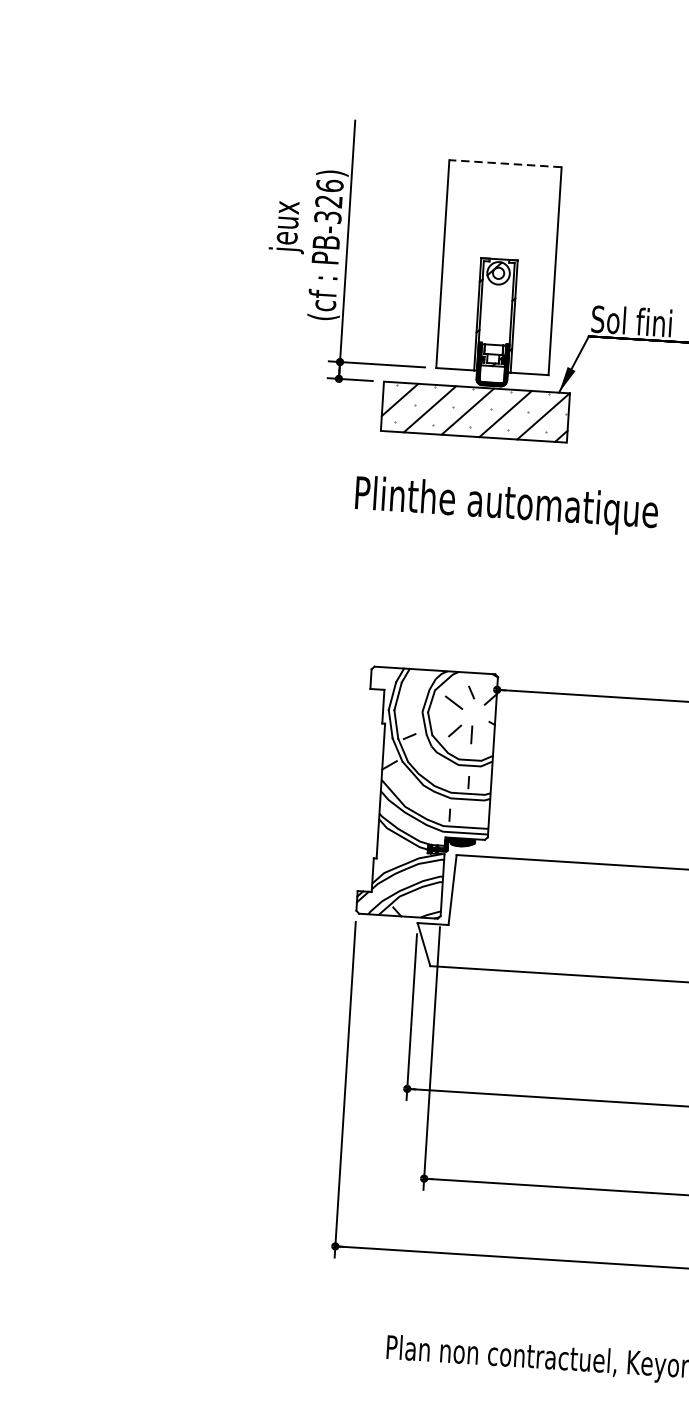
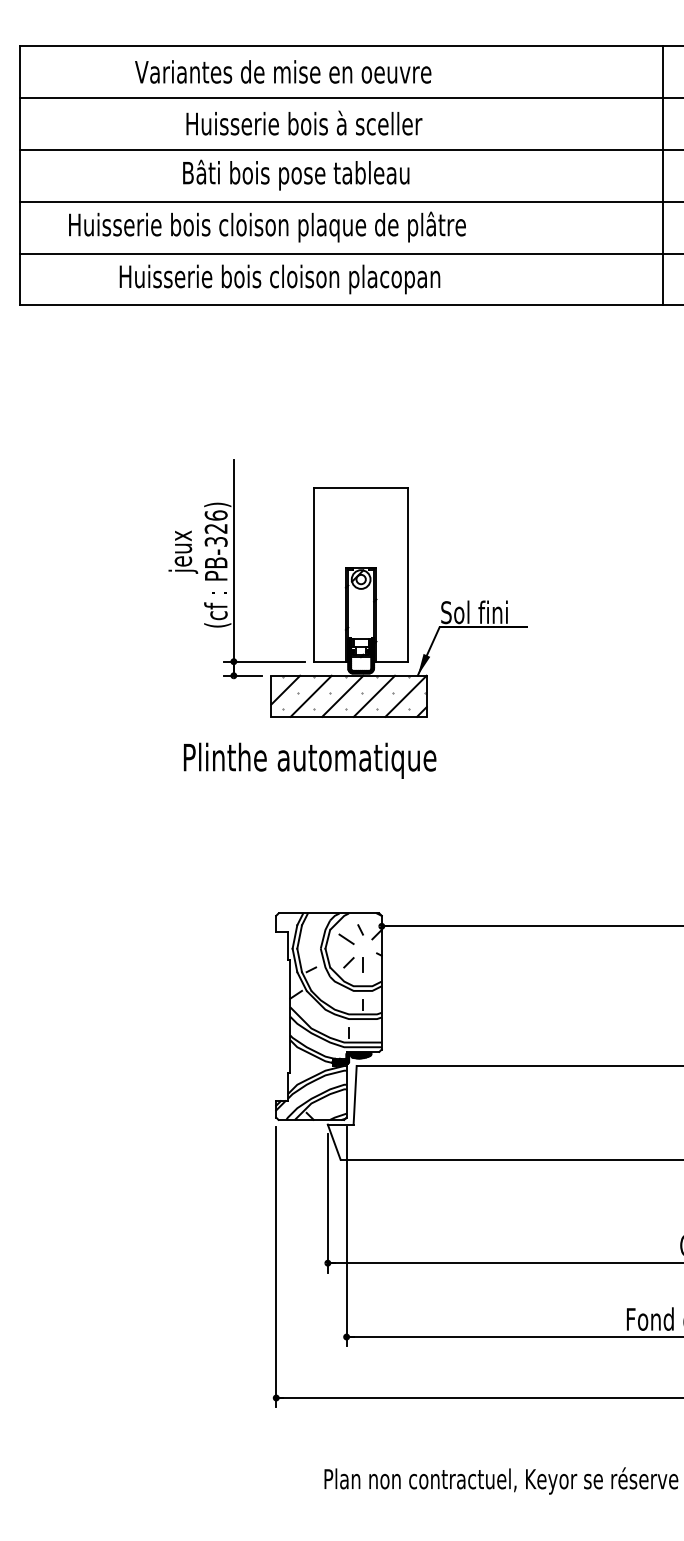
line: (505, 163) -> (361, 487), dashed -> solid
text: (506, 505) -> (309, 760), moved

